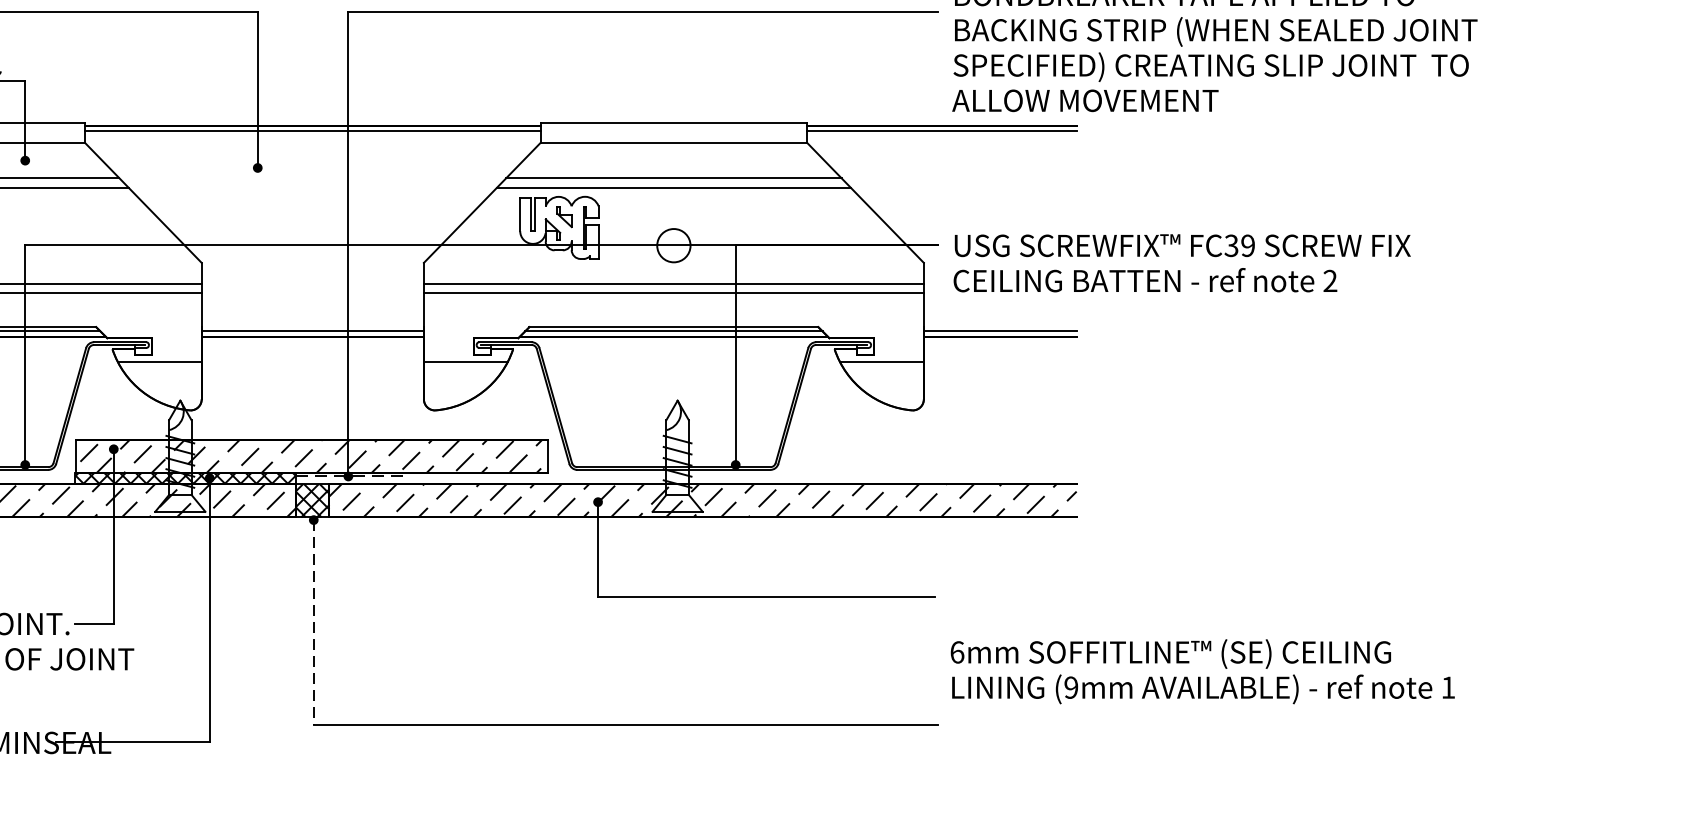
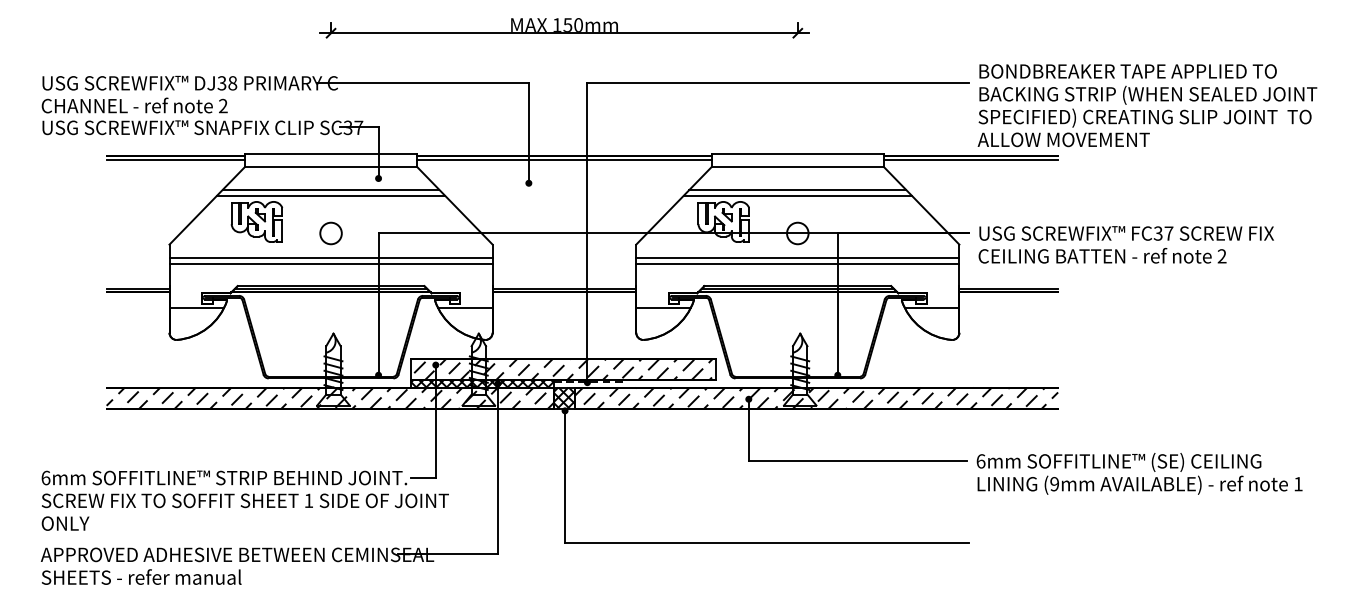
text: (1247, 245) -> (1168, 233), FC39 -> FC37
line: (314, 623) -> (565, 477), dashed -> solid
text: (1202, 671) -> (1139, 473), moved

